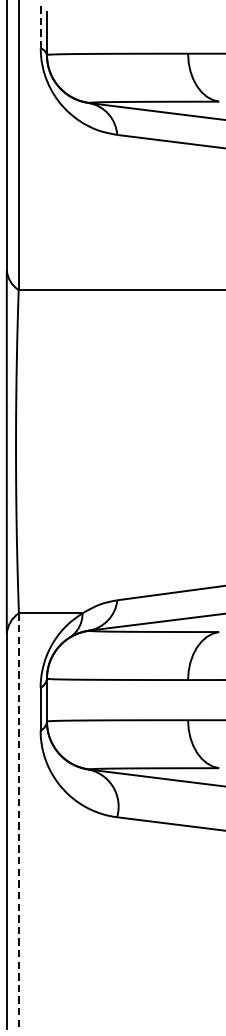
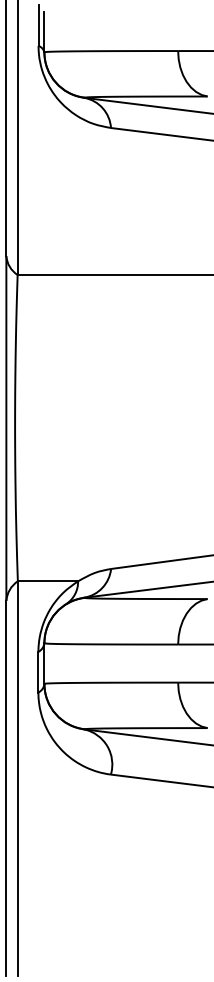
line: (40, 26) -> (38, 25), dashed -> solid
line: (18, 821) -> (17, 778), dashed -> solid

